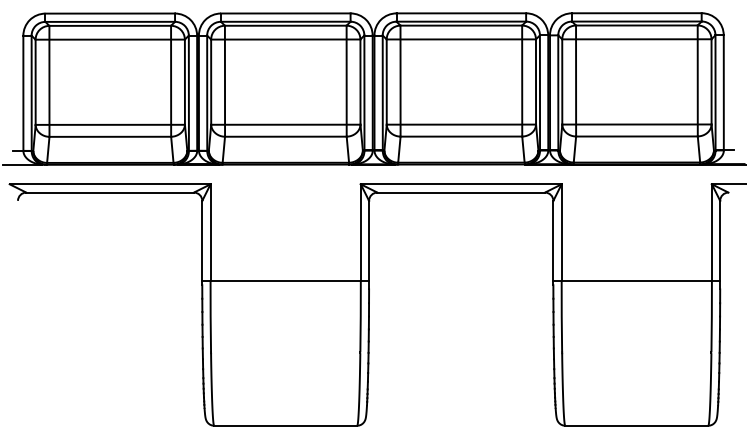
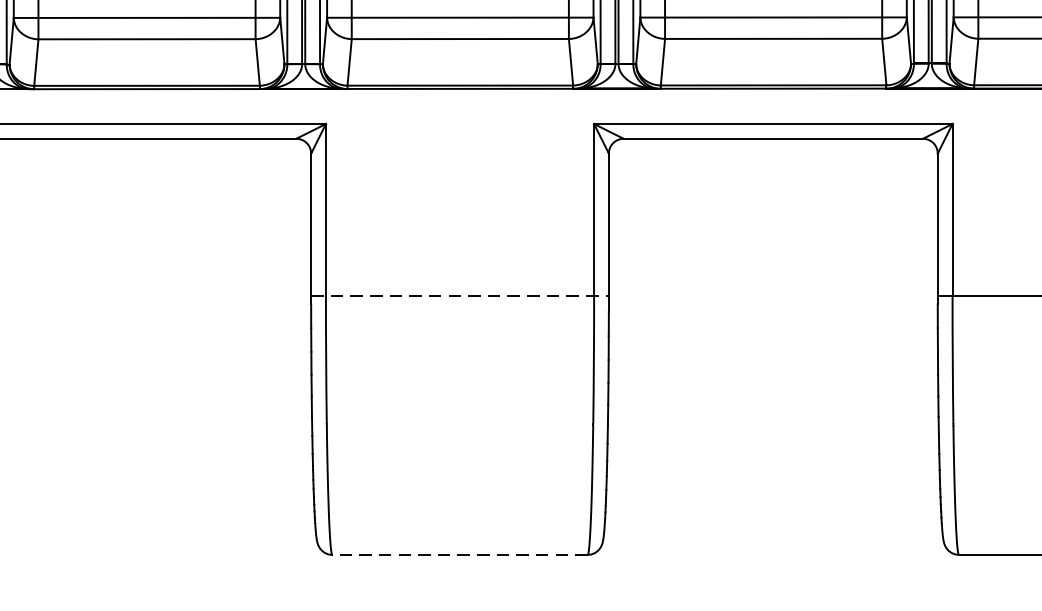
line: (286, 280) -> (461, 295), solid -> dashed
line: (285, 425) -> (459, 554), solid -> dashed

